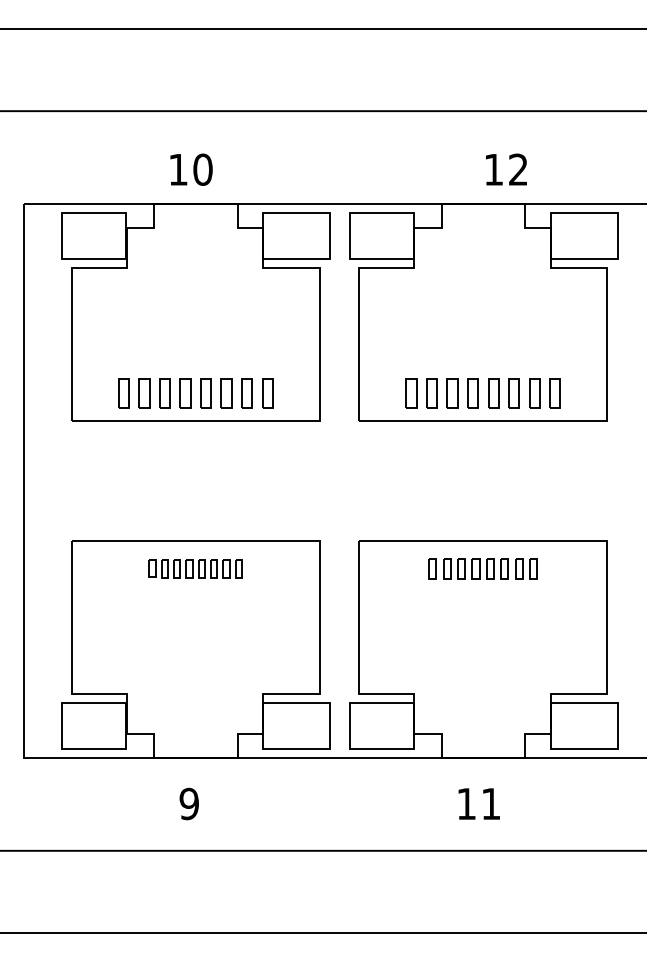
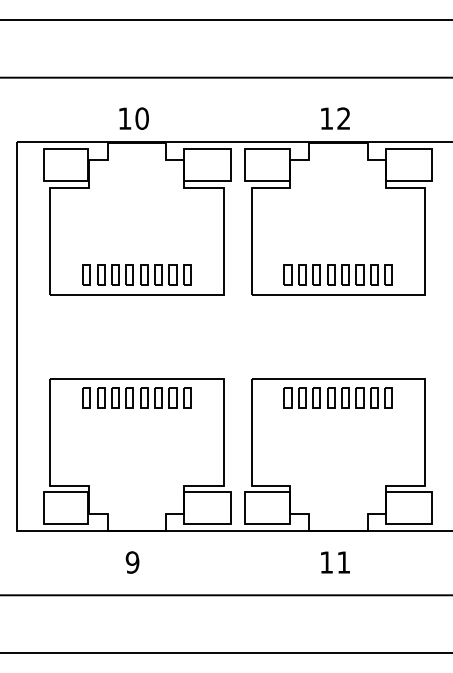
text: (506, 169) -> (335, 118), moved
part: (194, 568) -> (136, 397), size x1.67
part: (482, 568) -> (337, 397), size x1.43

